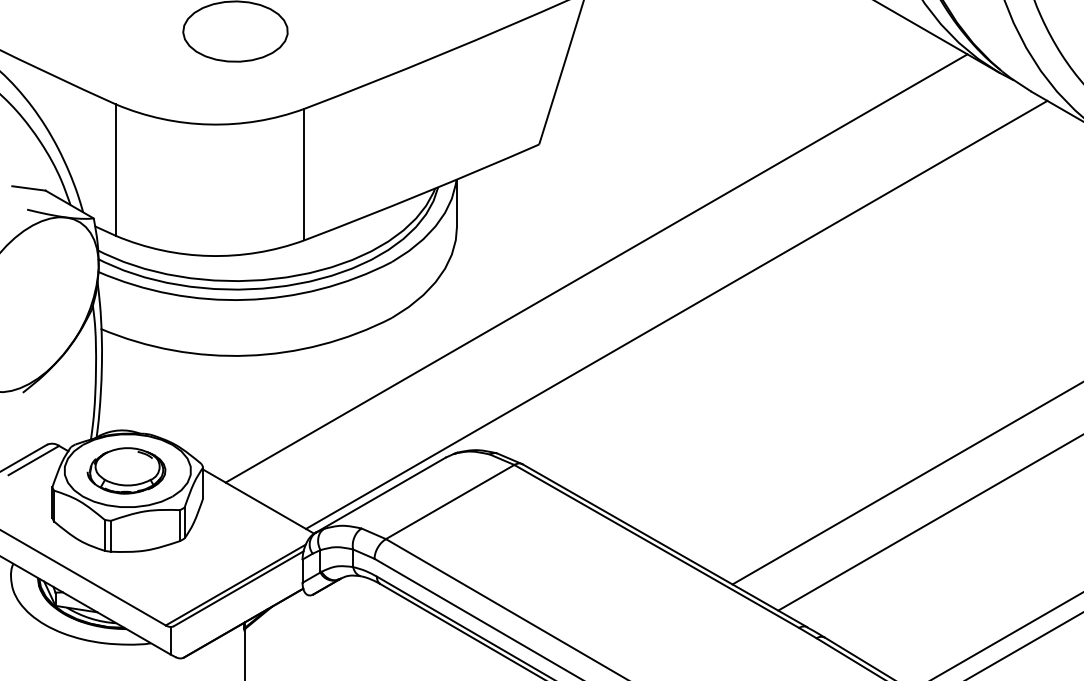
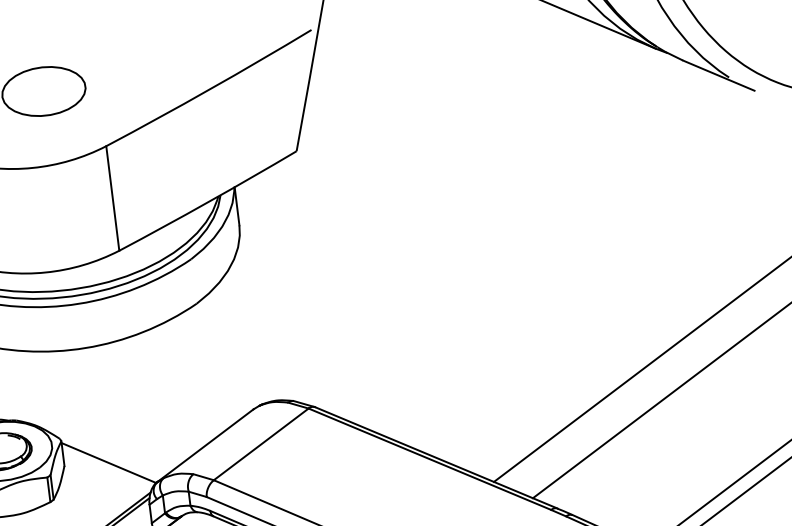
line: (596, 268) -> (354, 244), removed
line: (676, 314) -> (422, 272), removed

